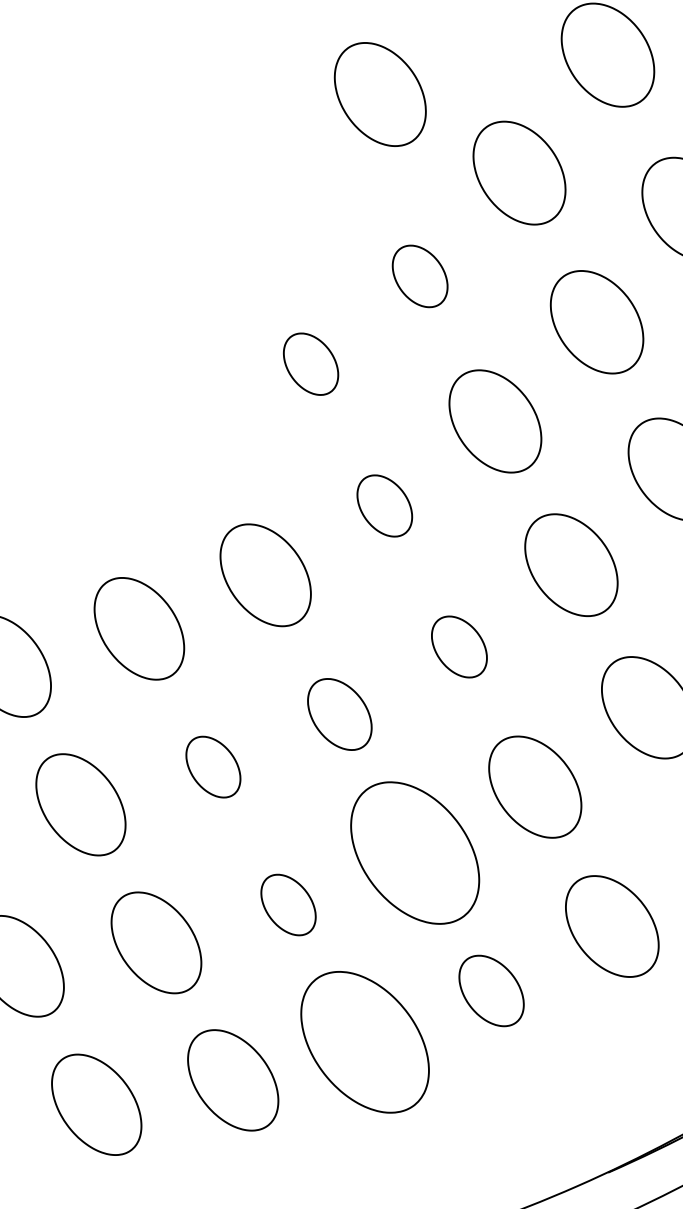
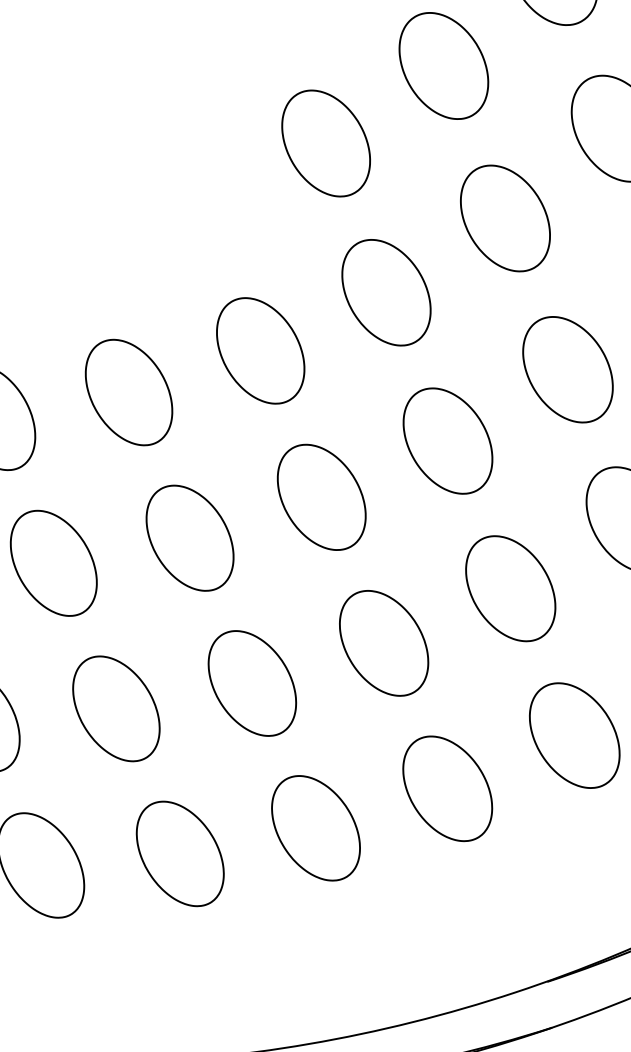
part: (419, 276) -> (443, 66), size x1.67
part: (310, 364) -> (325, 143), size x1.67
part: (384, 505) -> (386, 292), size x1.67
part: (459, 646) -> (448, 440), size x1.67
part: (339, 714) -> (321, 497), size x1.43
part: (213, 766) -> (190, 537), size x1.67
part: (414, 852) -> (383, 642), size x0.71
part: (288, 904) -> (252, 682), size x1.67
part: (491, 990) -> (447, 788), size x1.43
part: (364, 1042) -> (315, 828), size x0.71

